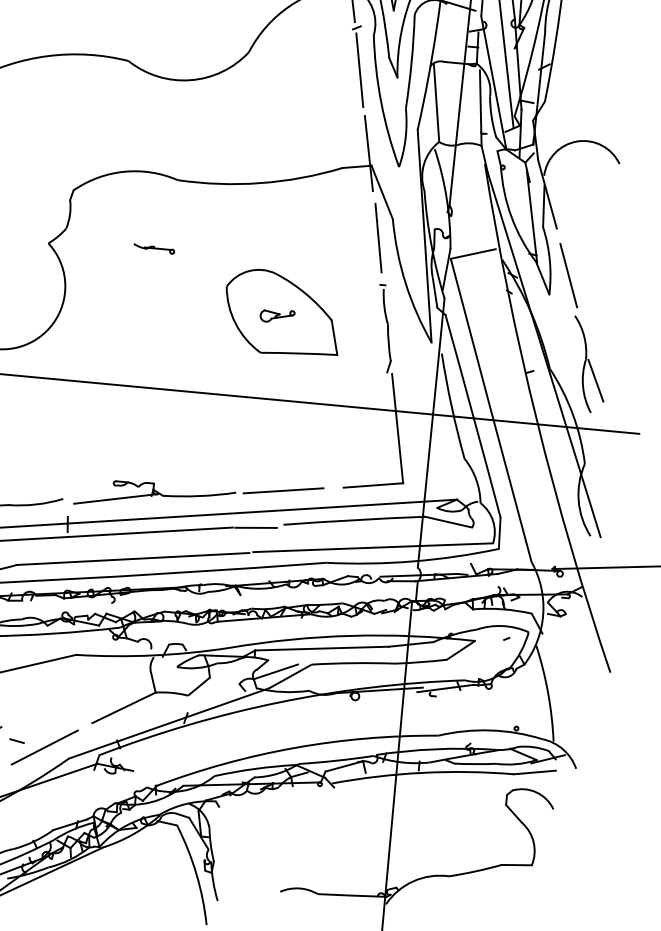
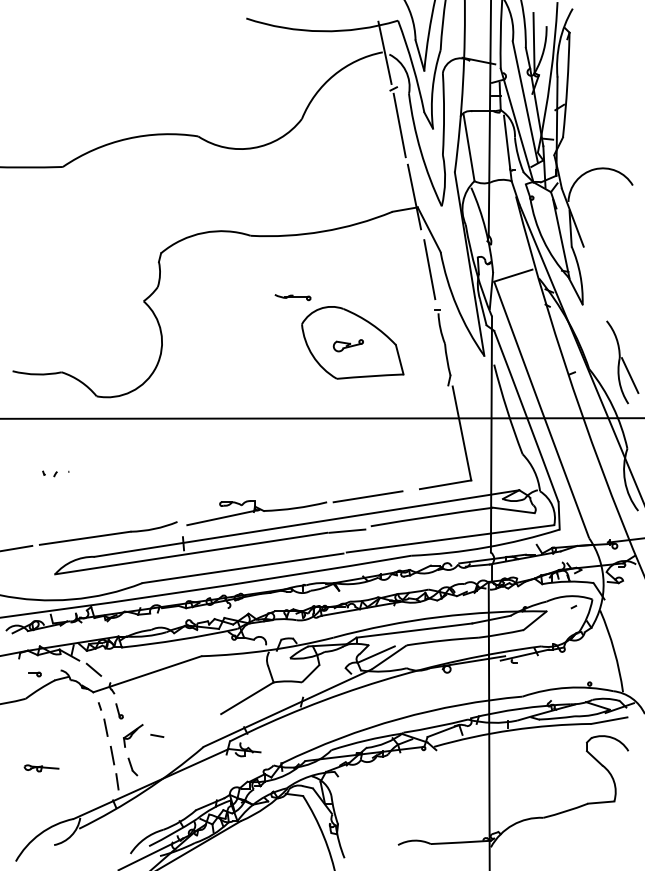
part: (153, 248) -> (292, 297), moved
line: (568, 275) -> (597, 286), removed
line: (44, 746) -> (181, 738), removed

